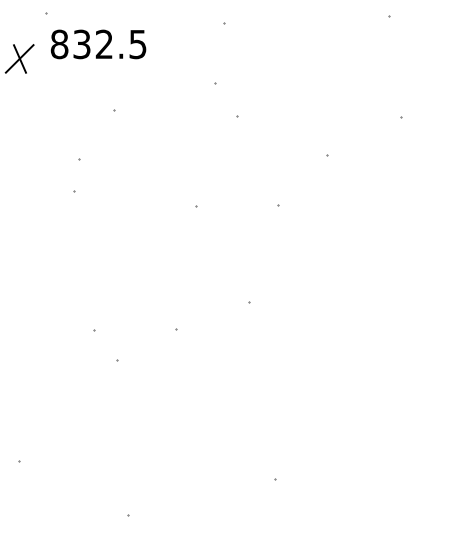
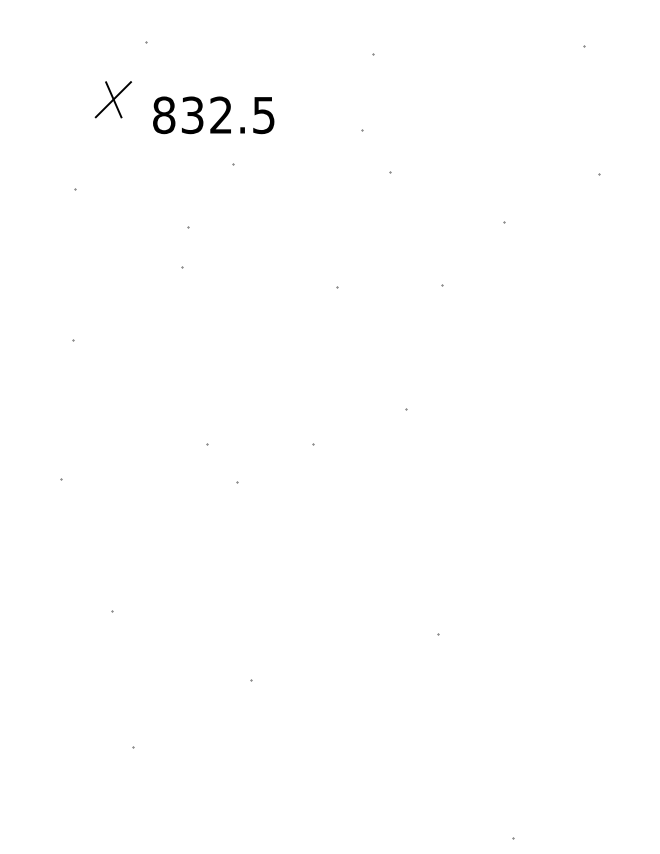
text: (98, 44) -> (213, 115), moved

